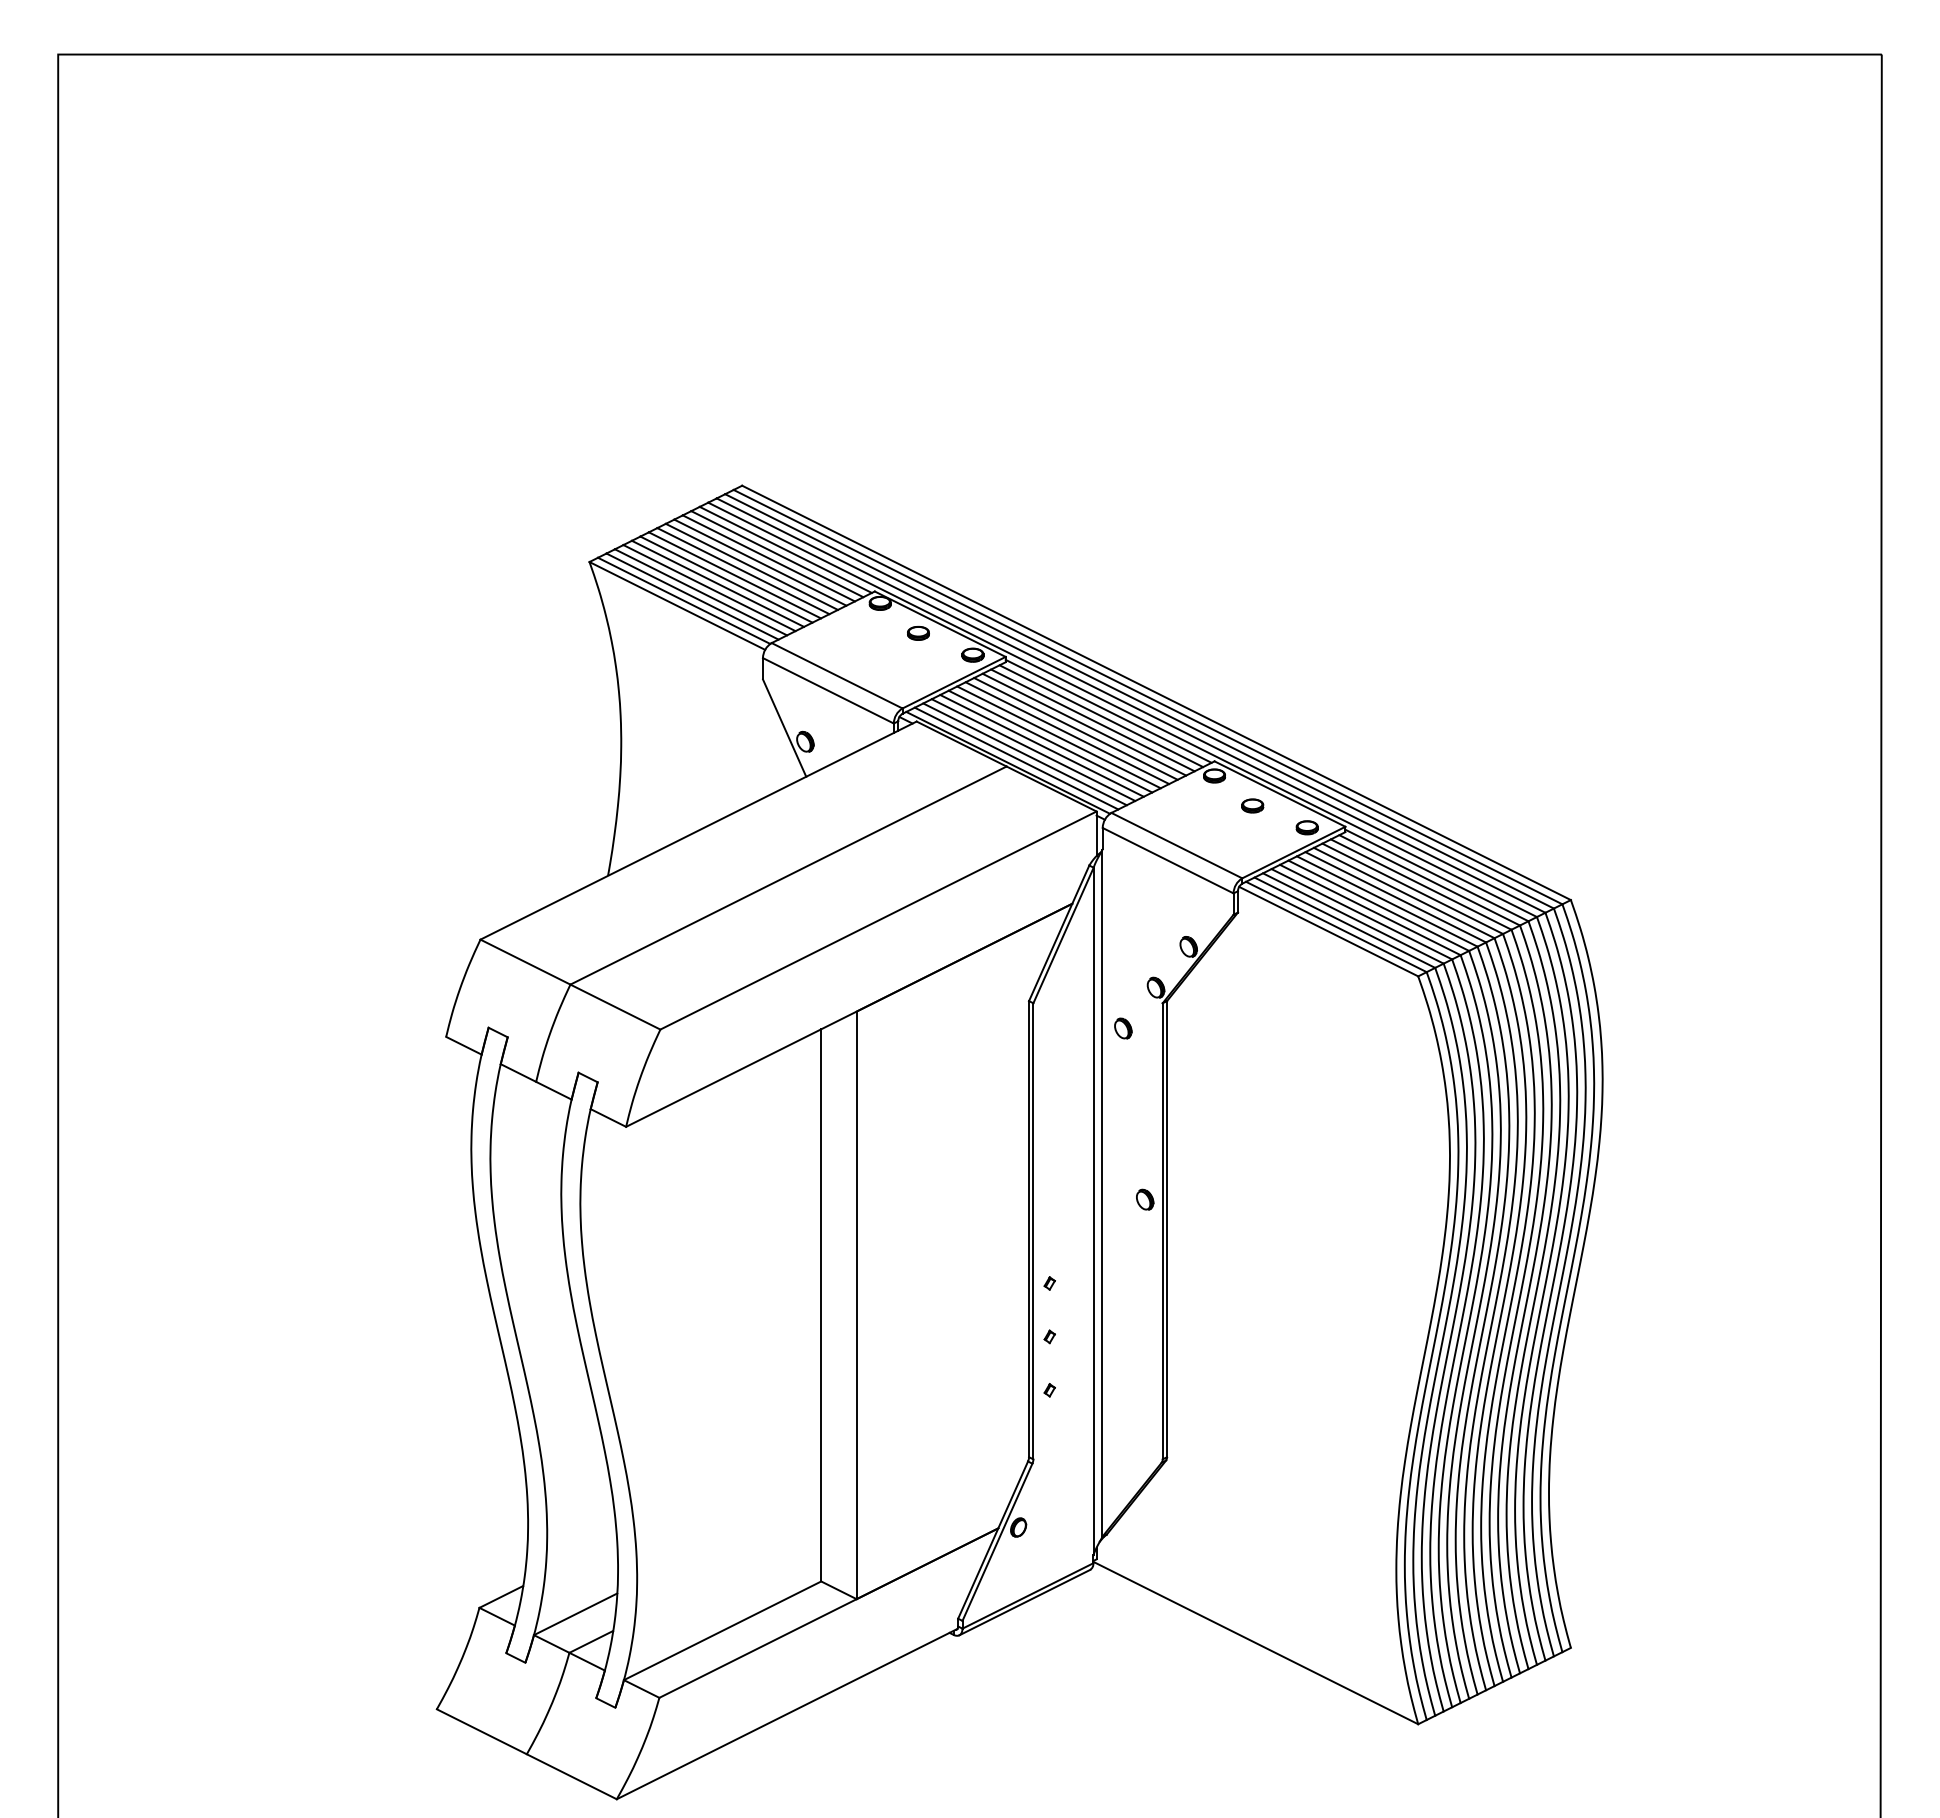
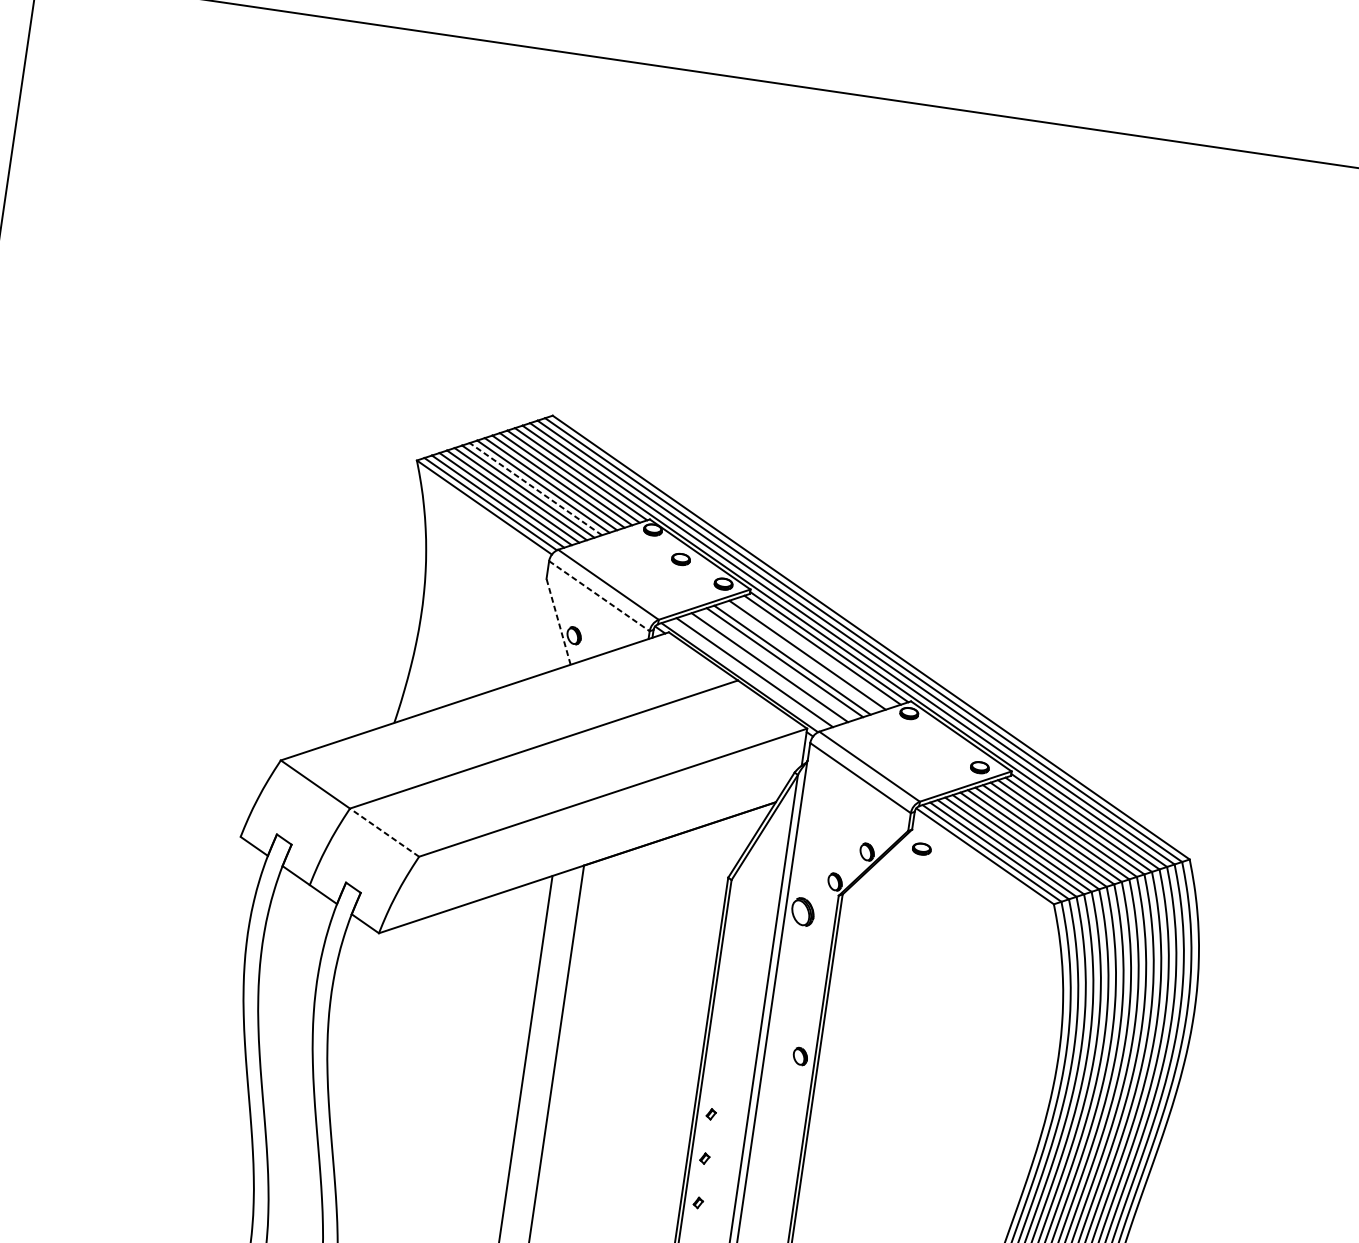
line: (734, 575) -> (535, 489), solid -> dashed
line: (828, 691) -> (599, 596), solid -> dashed
line: (1092, 720) -> (814, 652), removed
line: (784, 727) -> (558, 621), solid -> dashed
line: (1075, 728) -> (799, 657), removed
line: (1050, 741) -> (777, 665), removed
line: (1033, 749) -> (762, 669), removed
line: (1016, 758) -> (747, 675), removed
part: (1252, 805) -> (921, 848), moved
line: (614, 1006) -> (383, 832), solid -> dashed
part: (1123, 1028) -> (803, 911), size x1.6

